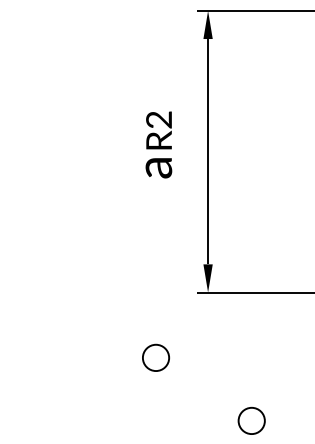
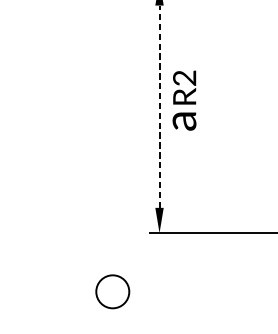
text: (158, 144) -> (184, 100), moved
line: (208, 151) -> (159, 106), solid -> dashed
circle: (155, 357) -> (112, 291), size x1.4

